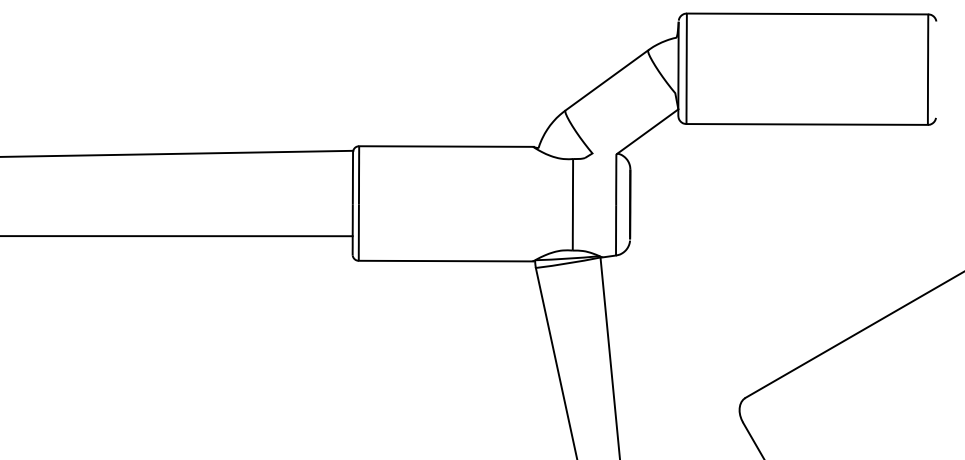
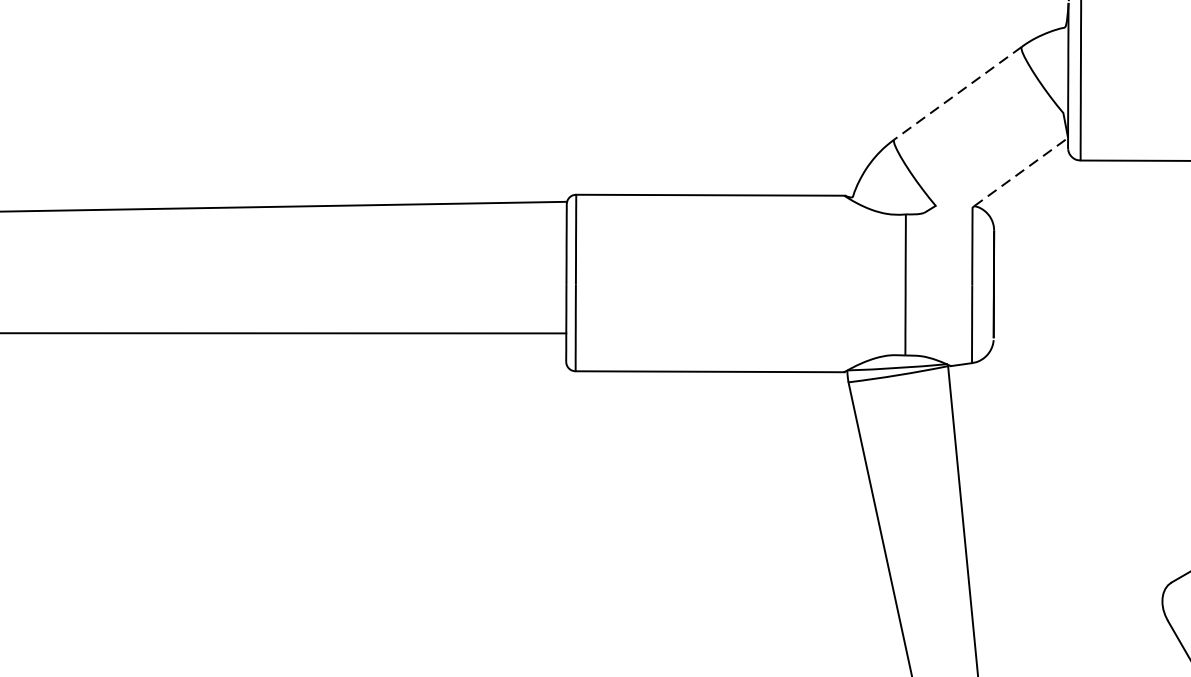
line: (606, 80) -> (957, 93), solid -> dashed
line: (647, 131) -> (1020, 172), solid -> dashed

